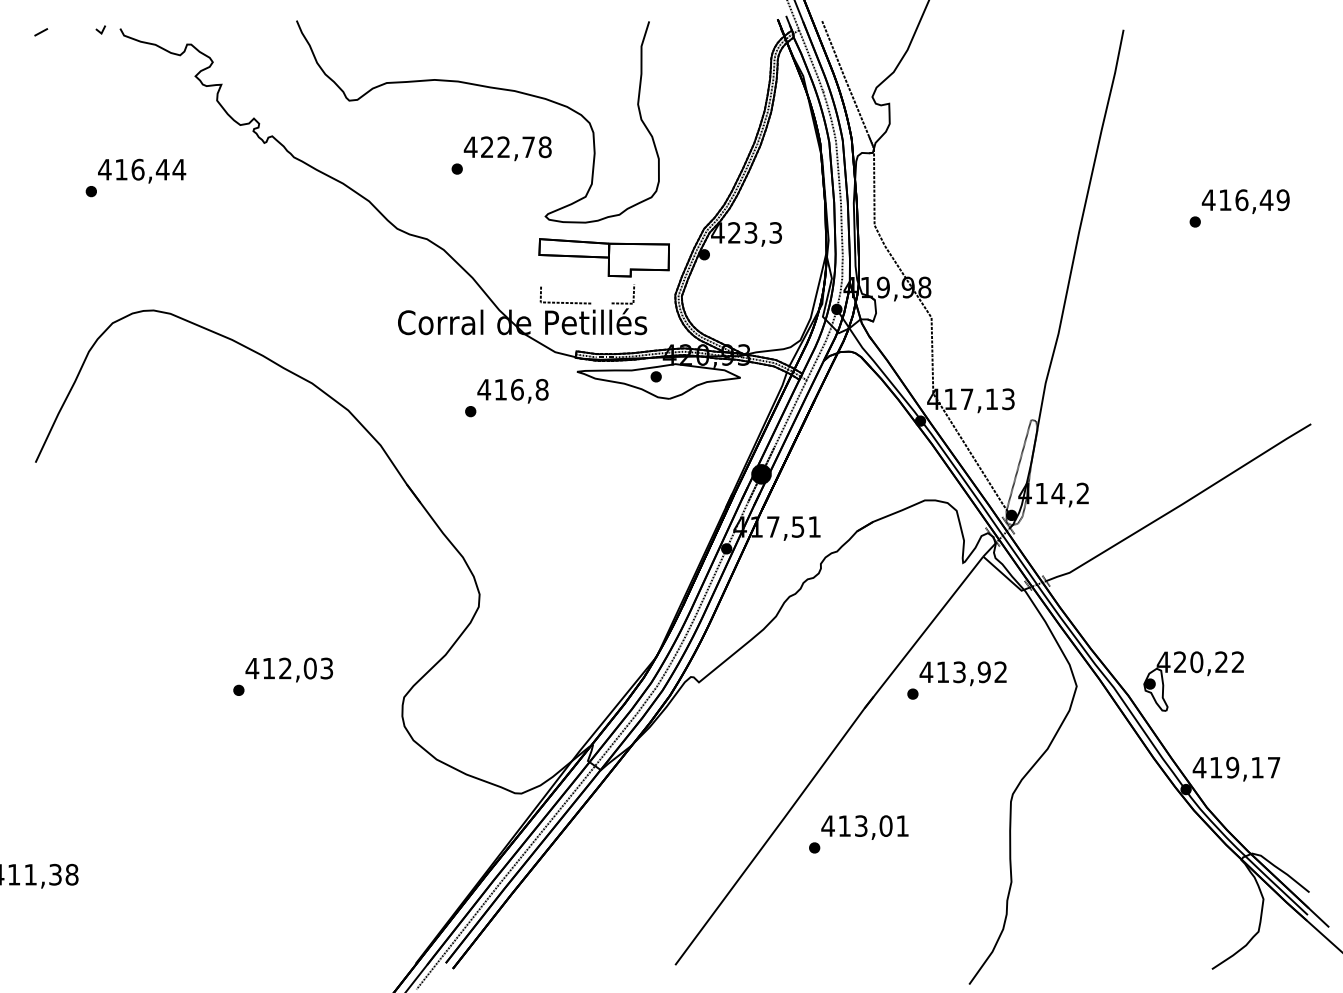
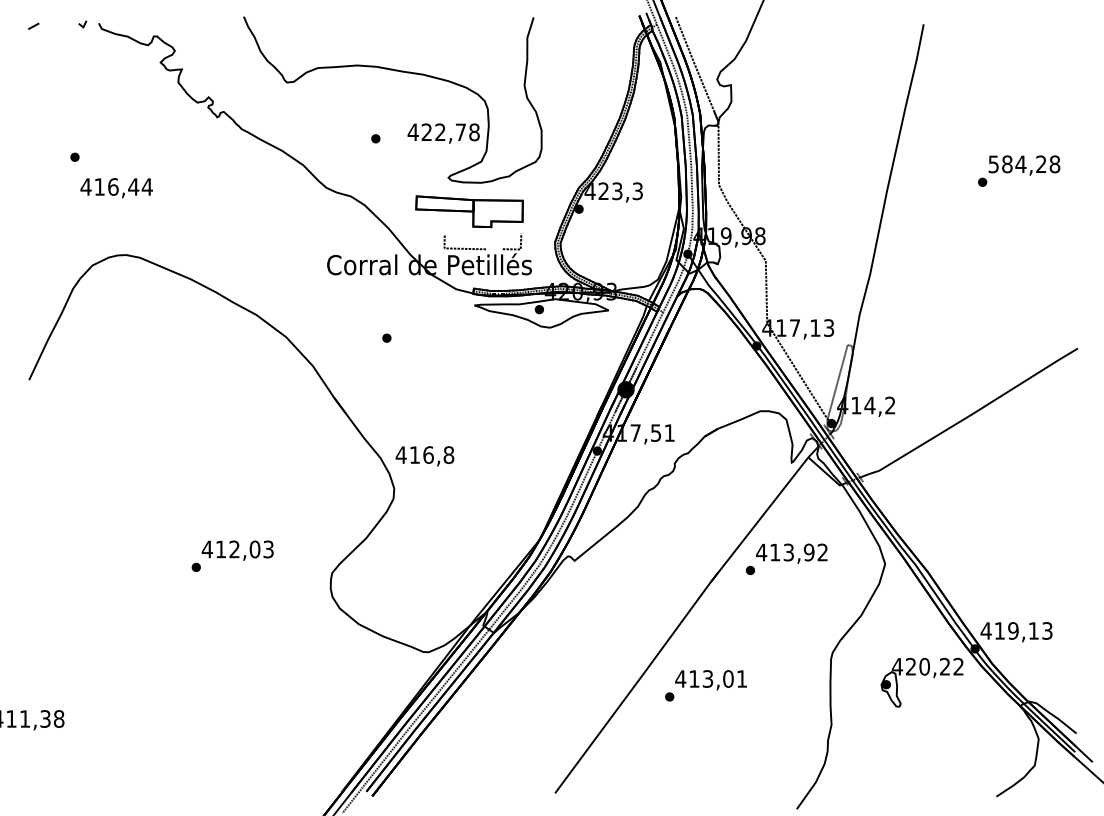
text: (507, 148) -> (443, 133), moved
text: (142, 170) -> (117, 187), moved
text: (1245, 200) -> (1023, 164), 416,49 -> 584,28
part: (603, 257) -> (468, 211), moved
text: (512, 391) -> (424, 456), moved
part: (1196, 673) -> (924, 676), moved
text: (1273, 767) -> (1046, 630), 419,17 -> 419,13

